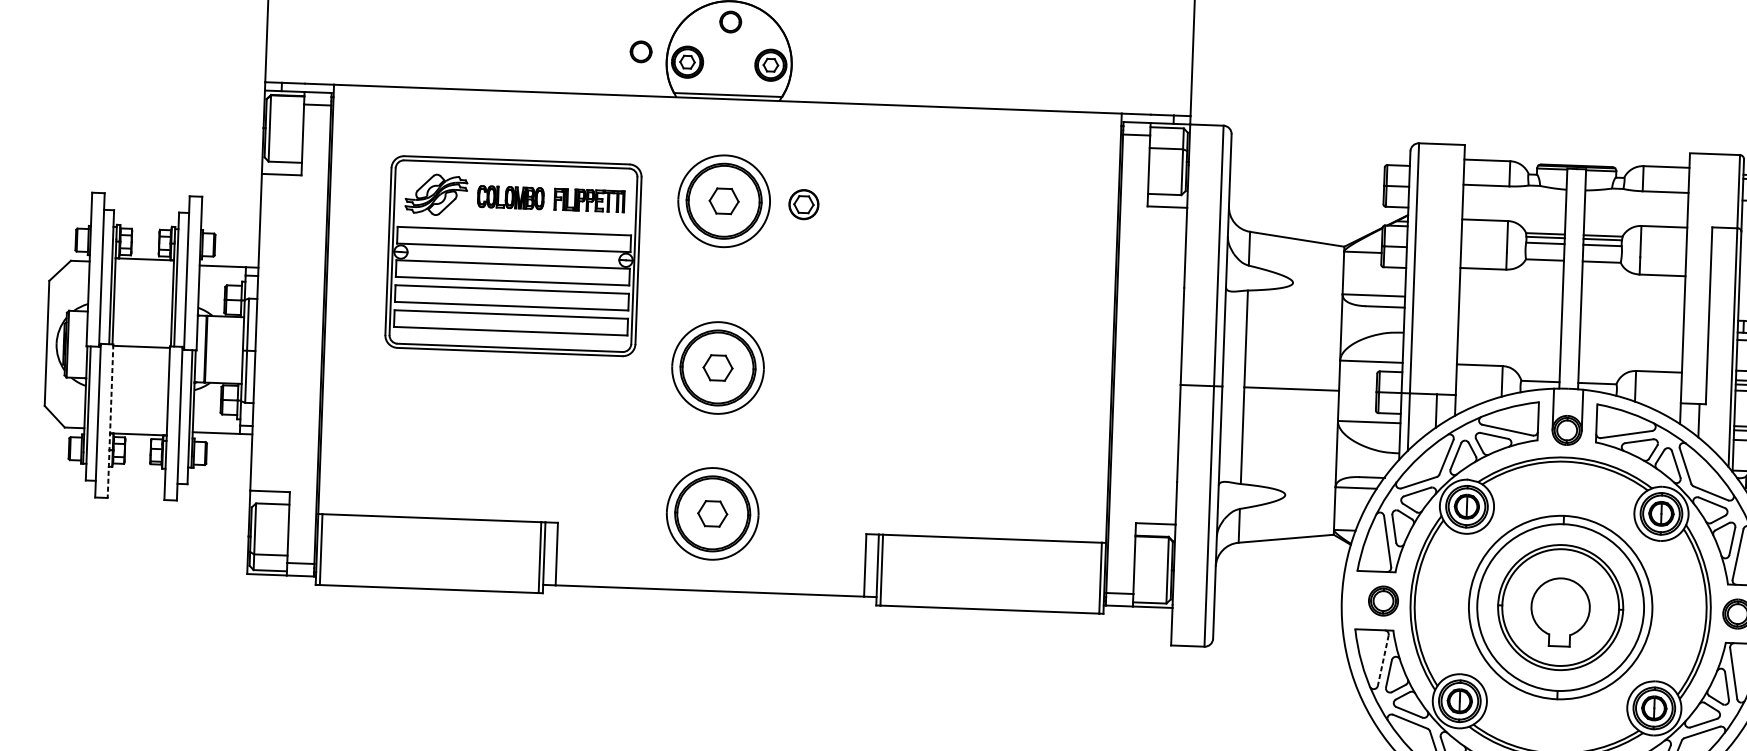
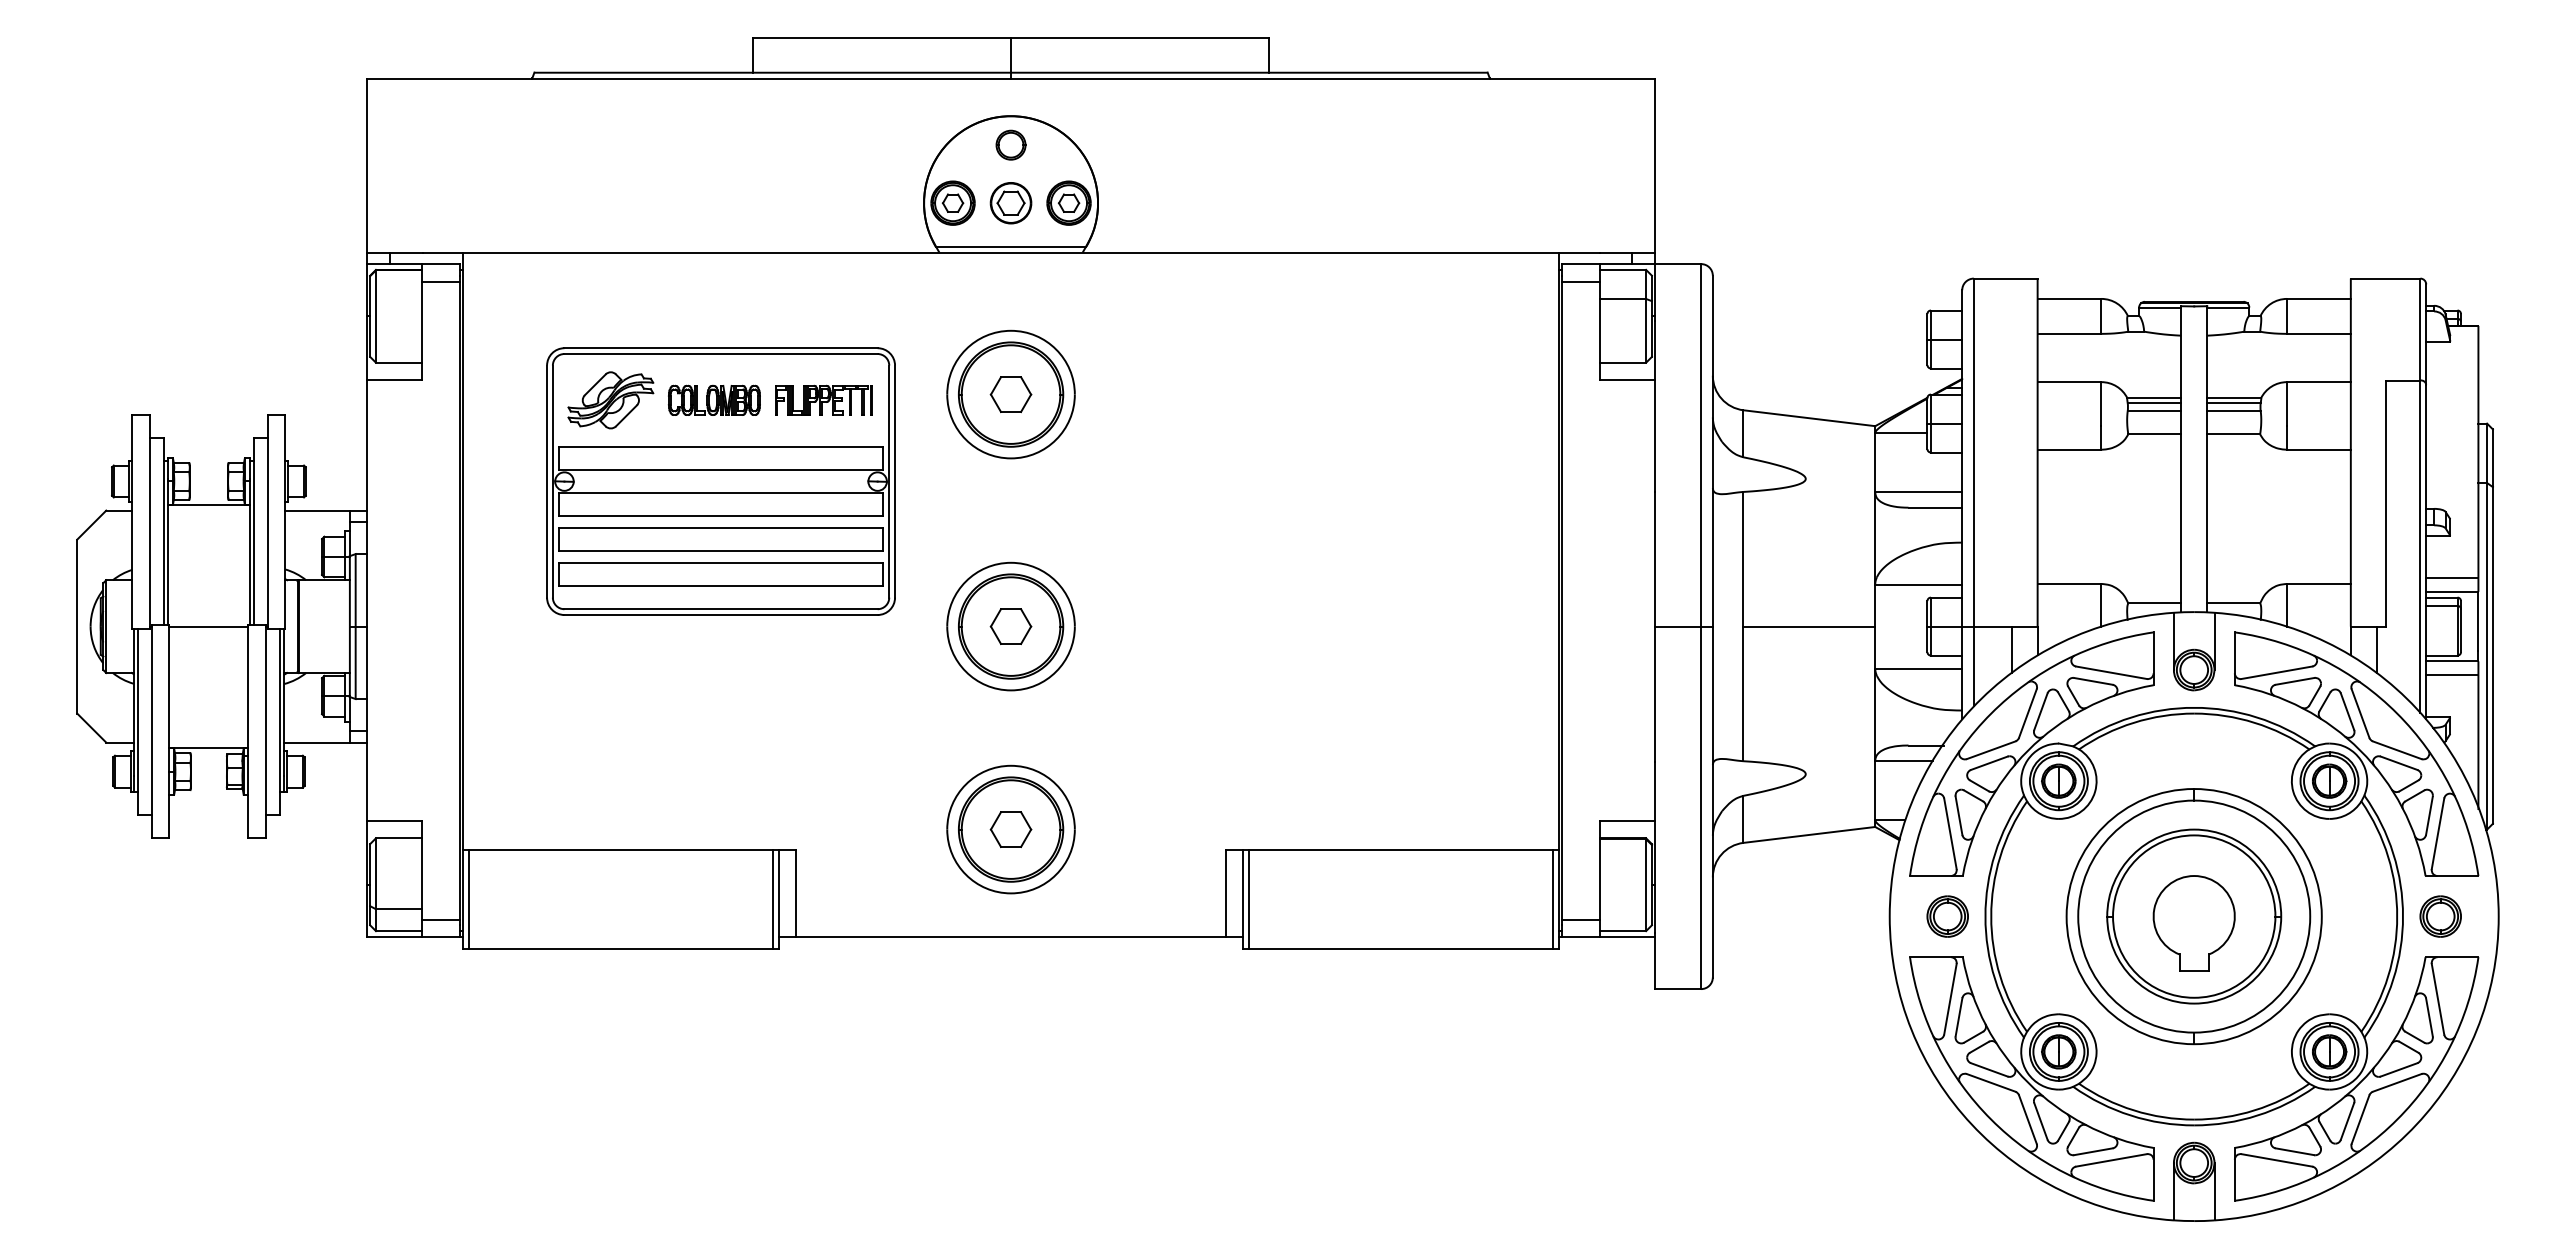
part: (640, 51) -> (887, 190), removed
part: (803, 204) -> (1010, 203), moved
line: (110, 421) -> (169, 731), dashed -> solid
line: (1383, 660) -> (1950, 999), dashed -> solid

